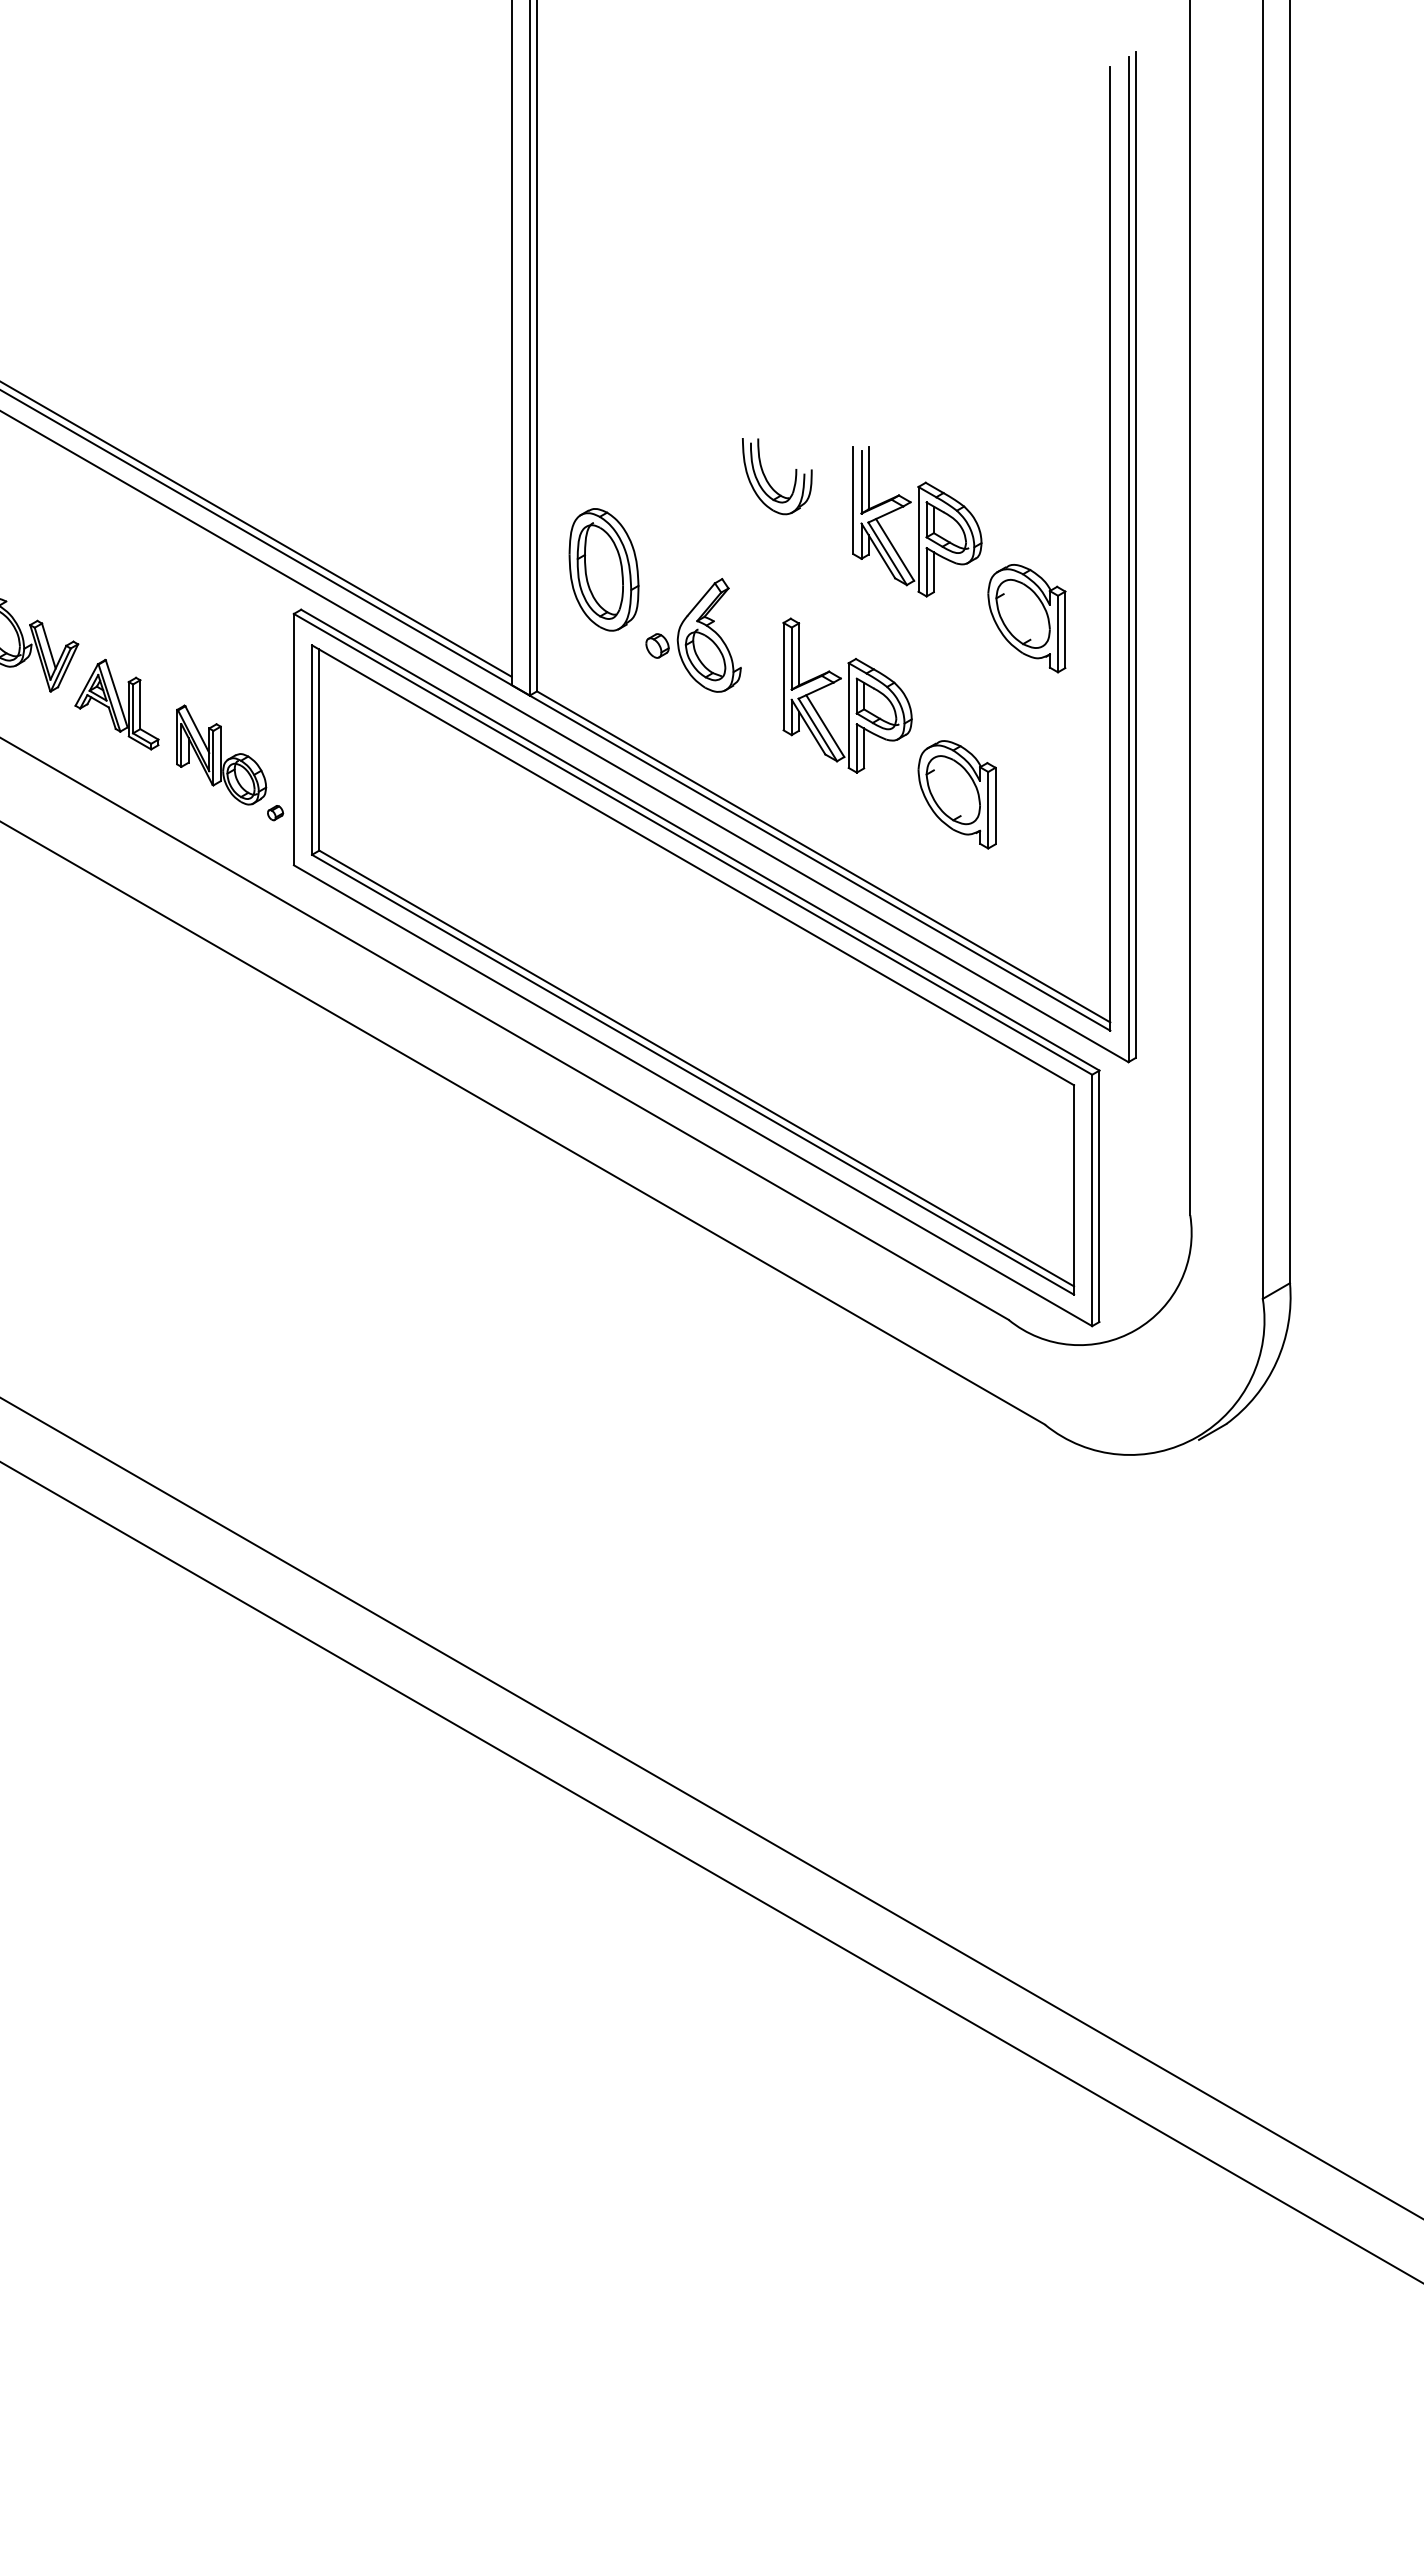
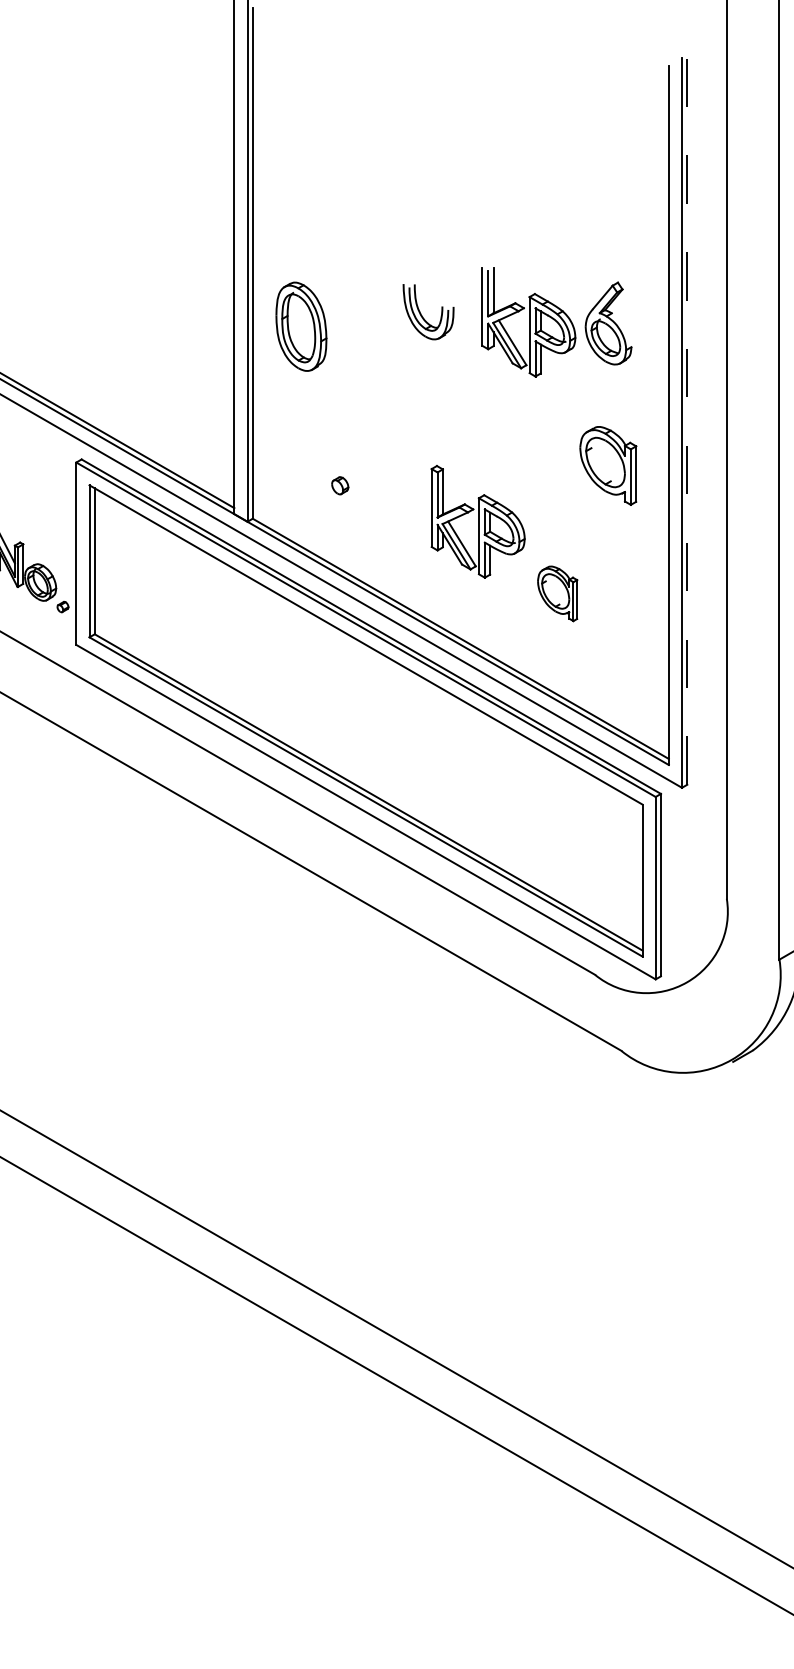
part: (769, 482) -> (422, 316), moved
part: (917, 521) -> (528, 322), moved
line: (1135, 555) -> (687, 420), solid -> dashed
part: (603, 569) -> (301, 326), moved
part: (708, 635) -> (607, 323), moved
part: (956, 794) -> (557, 593), size x0.7

